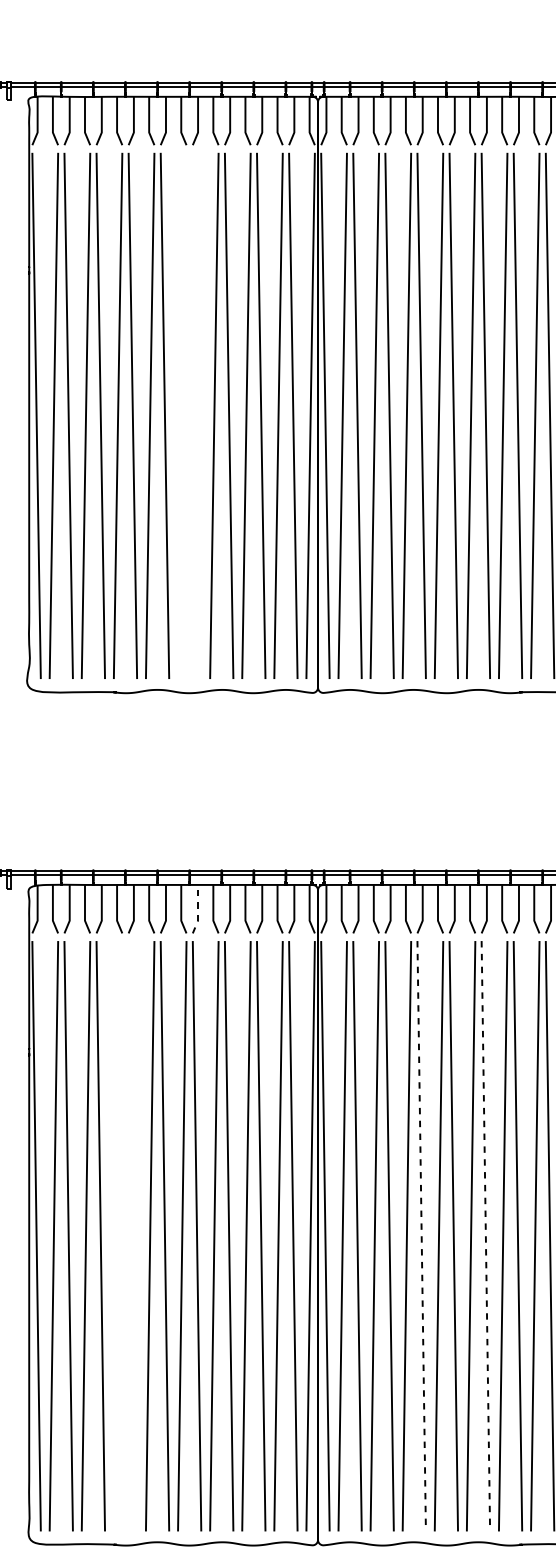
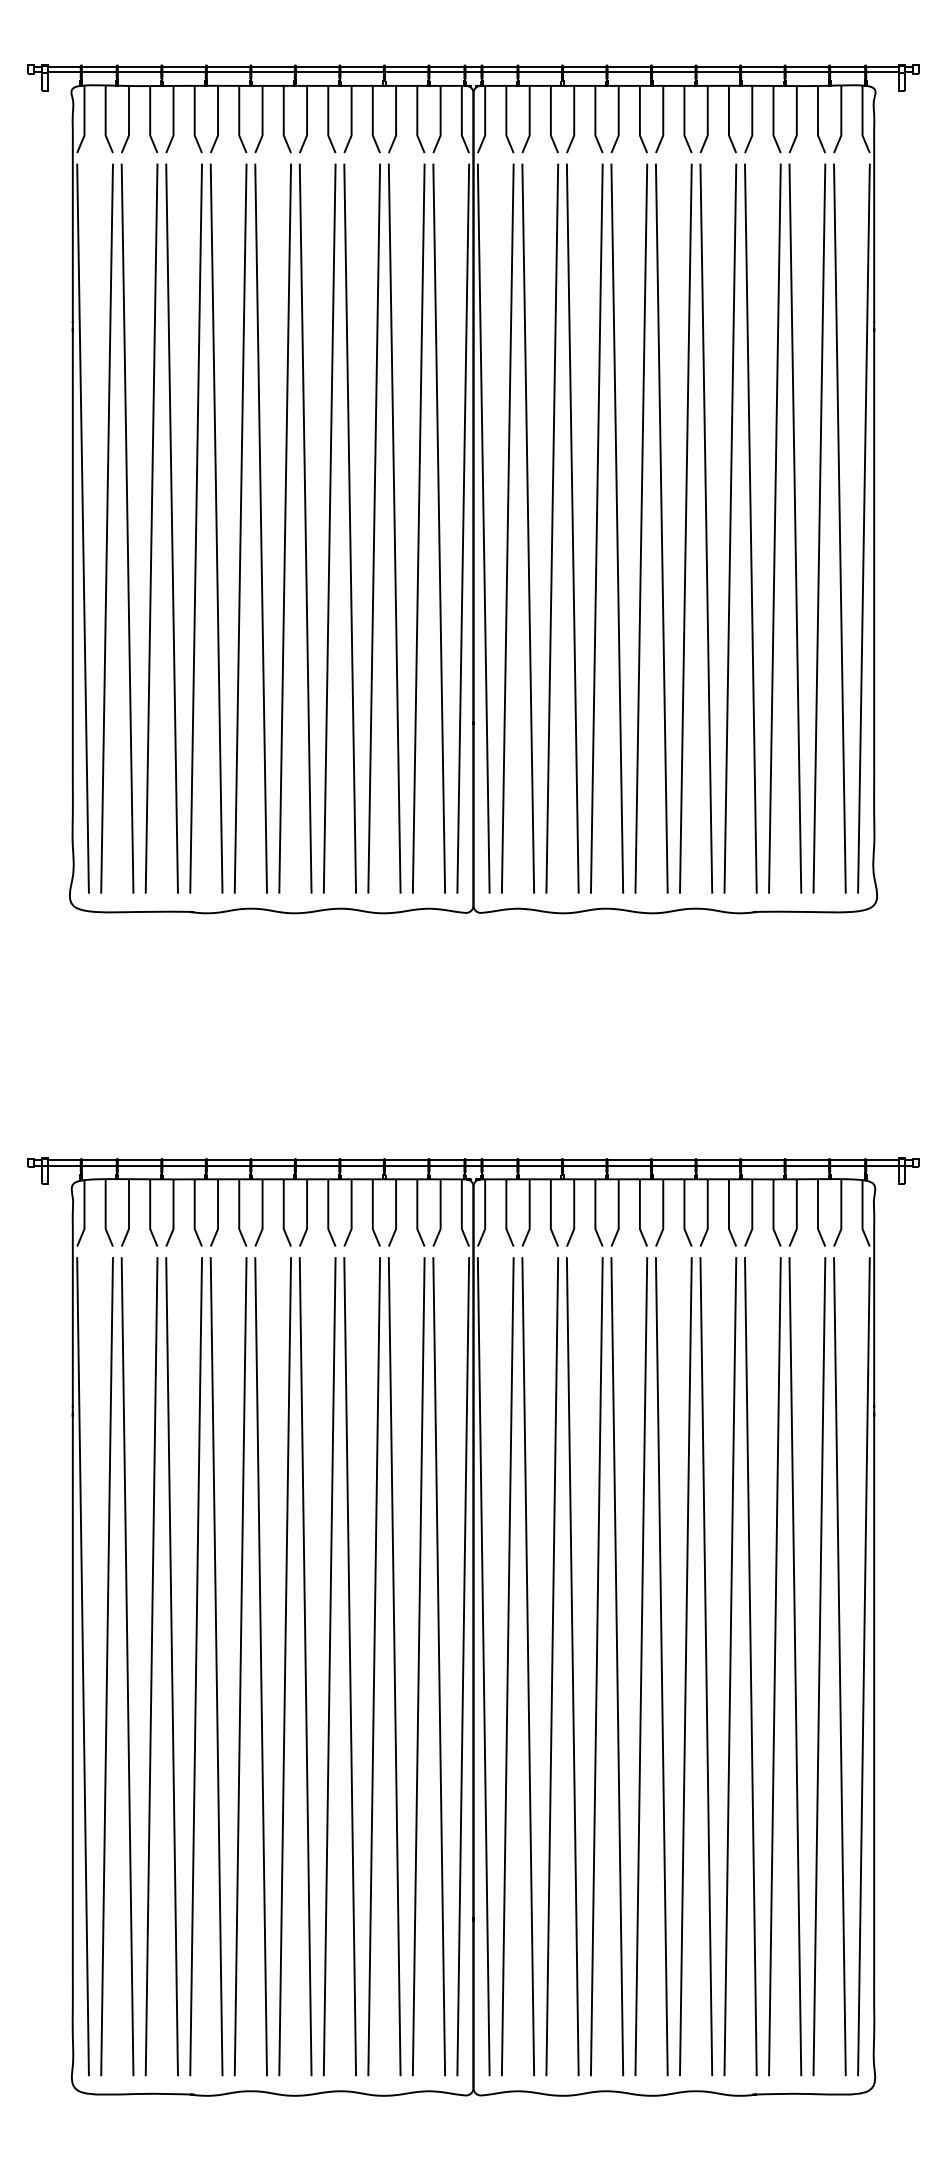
part: (183, 415) -> (286, 528), added
line: (198, 910) -> (307, 1214), dashed -> solid
part: (132, 1236) -> (215, 1666), added
line: (421, 1236) -> (617, 1666), dashed -> solid
line: (485, 1236) -> (706, 1666), dashed -> solid

